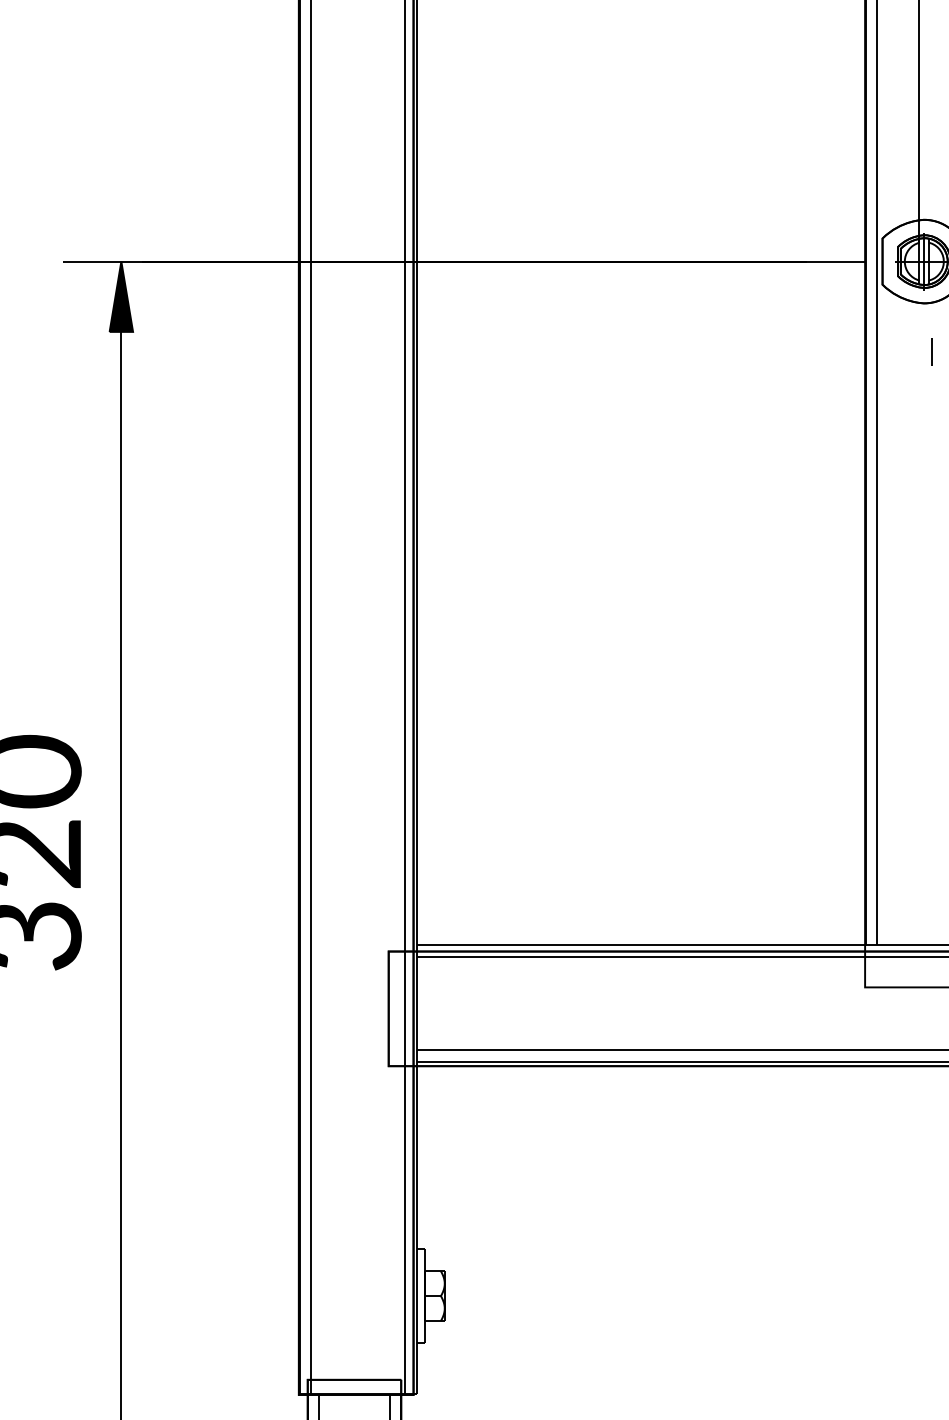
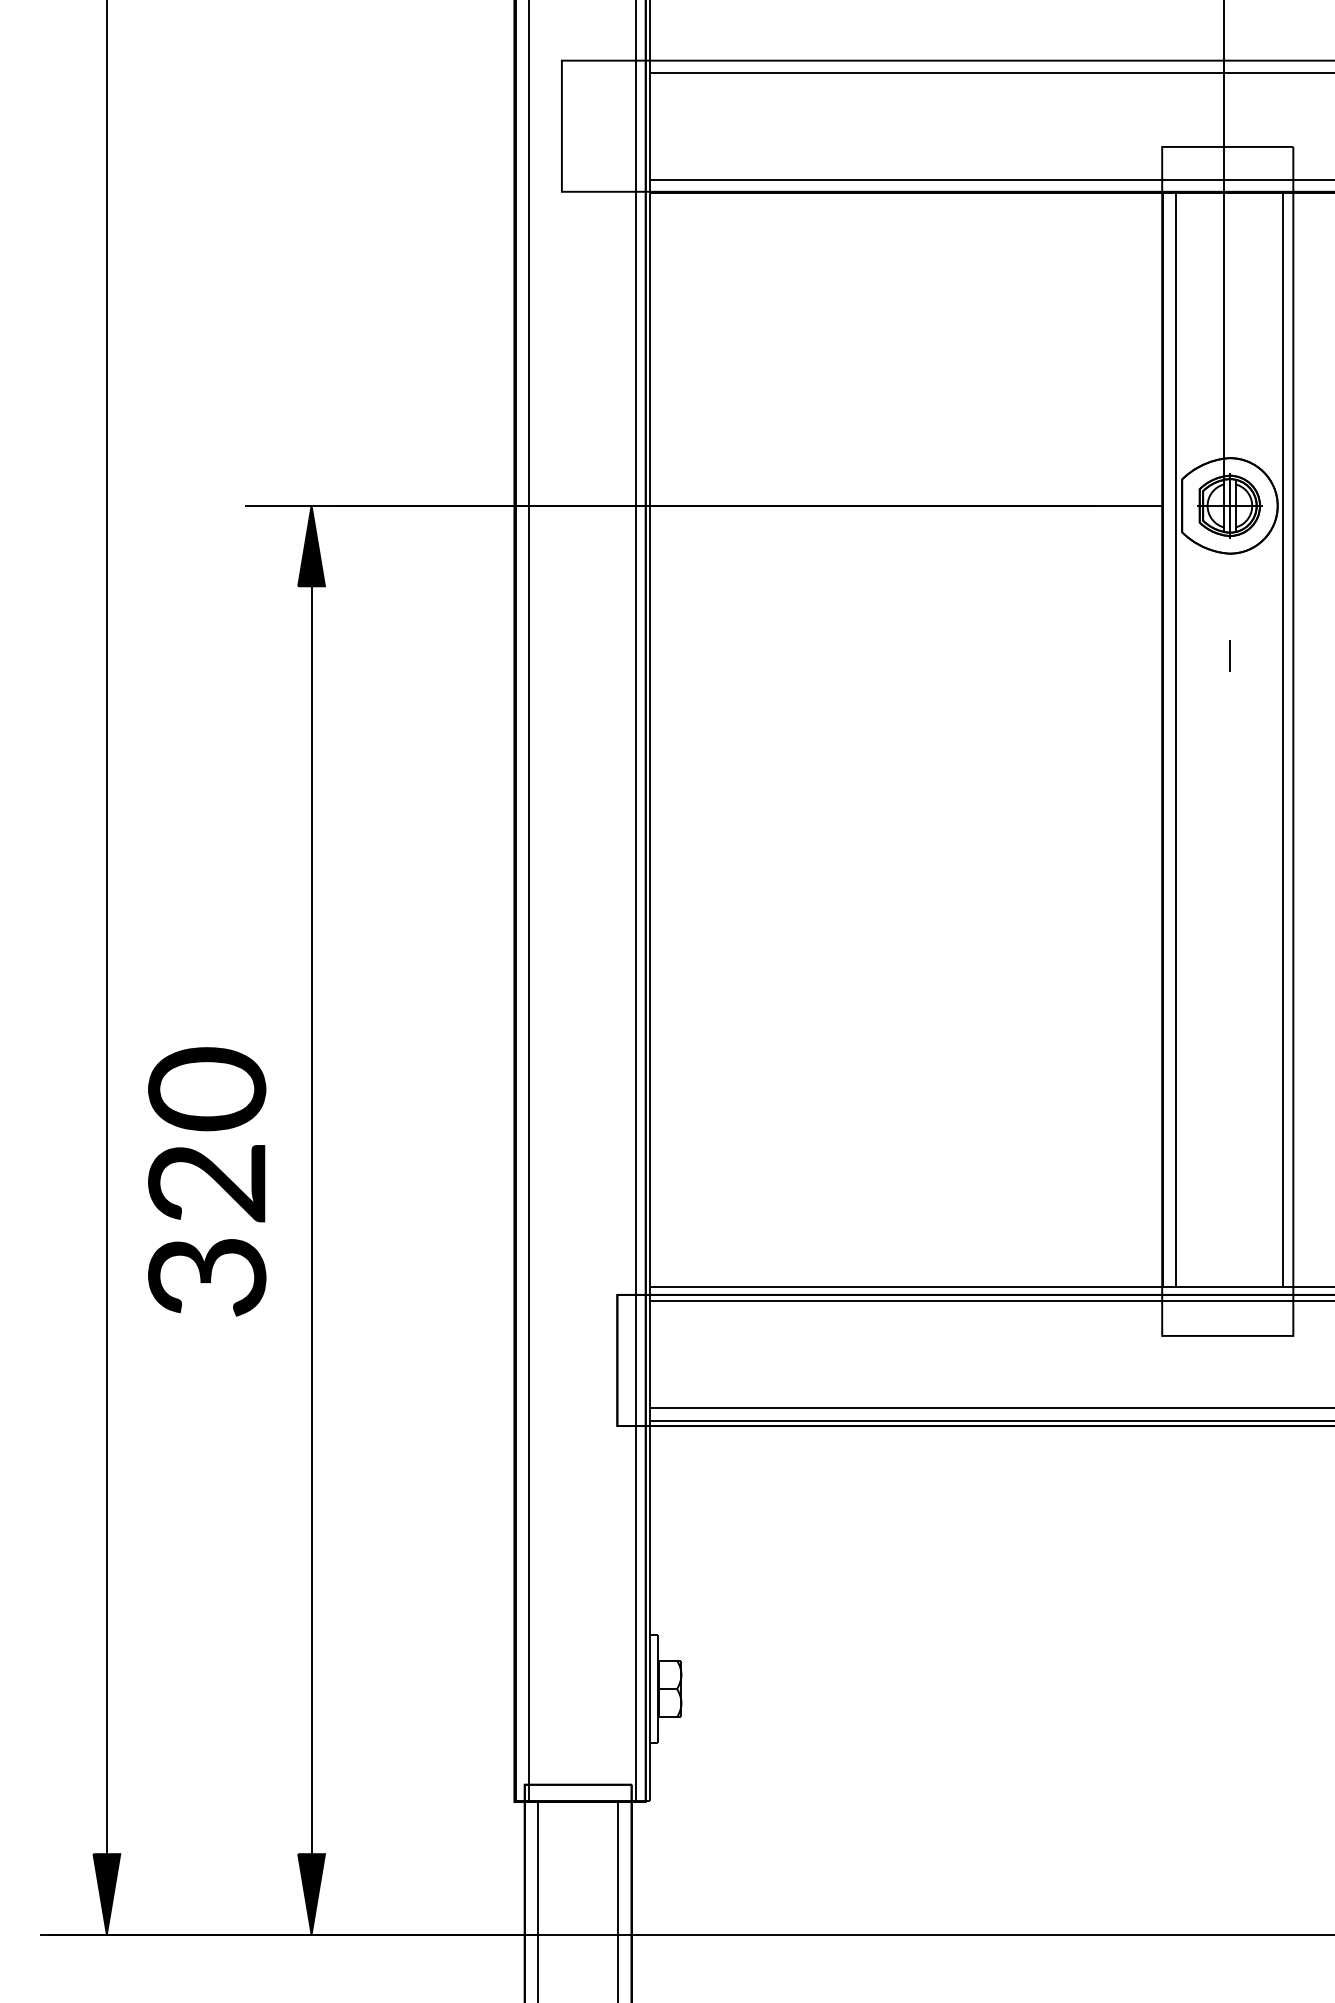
line: (931, 352) -> (1229, 655), moved

